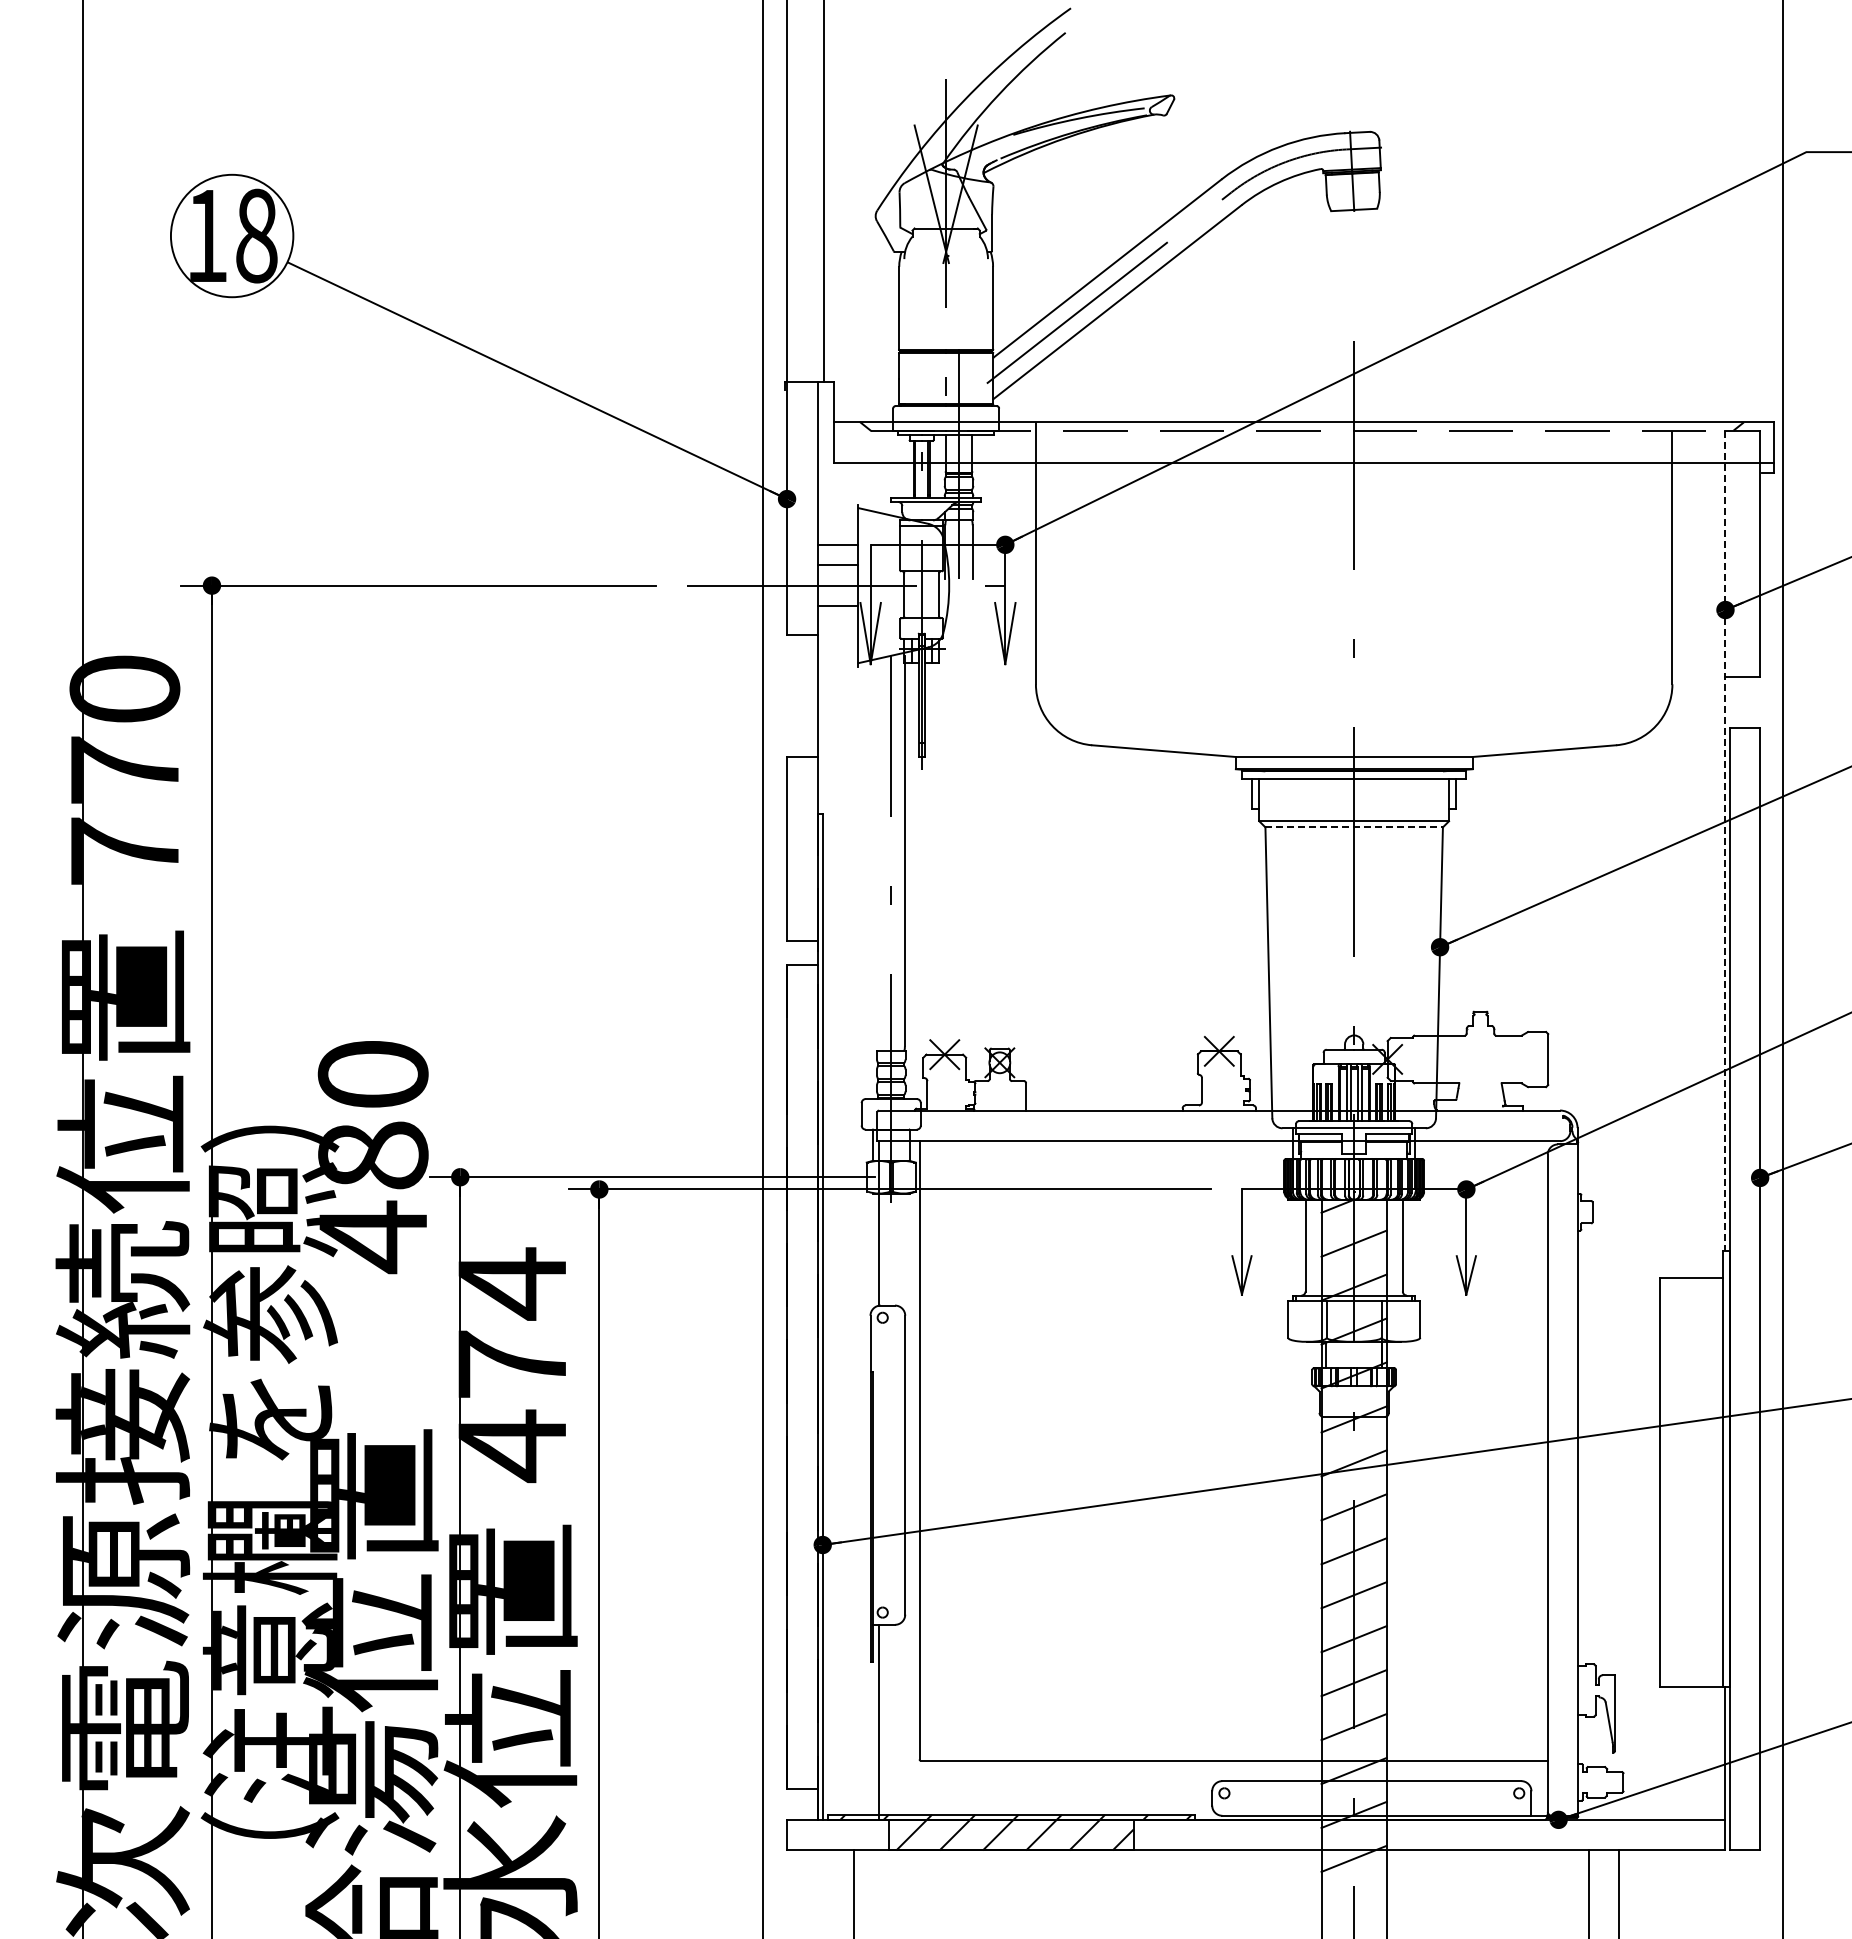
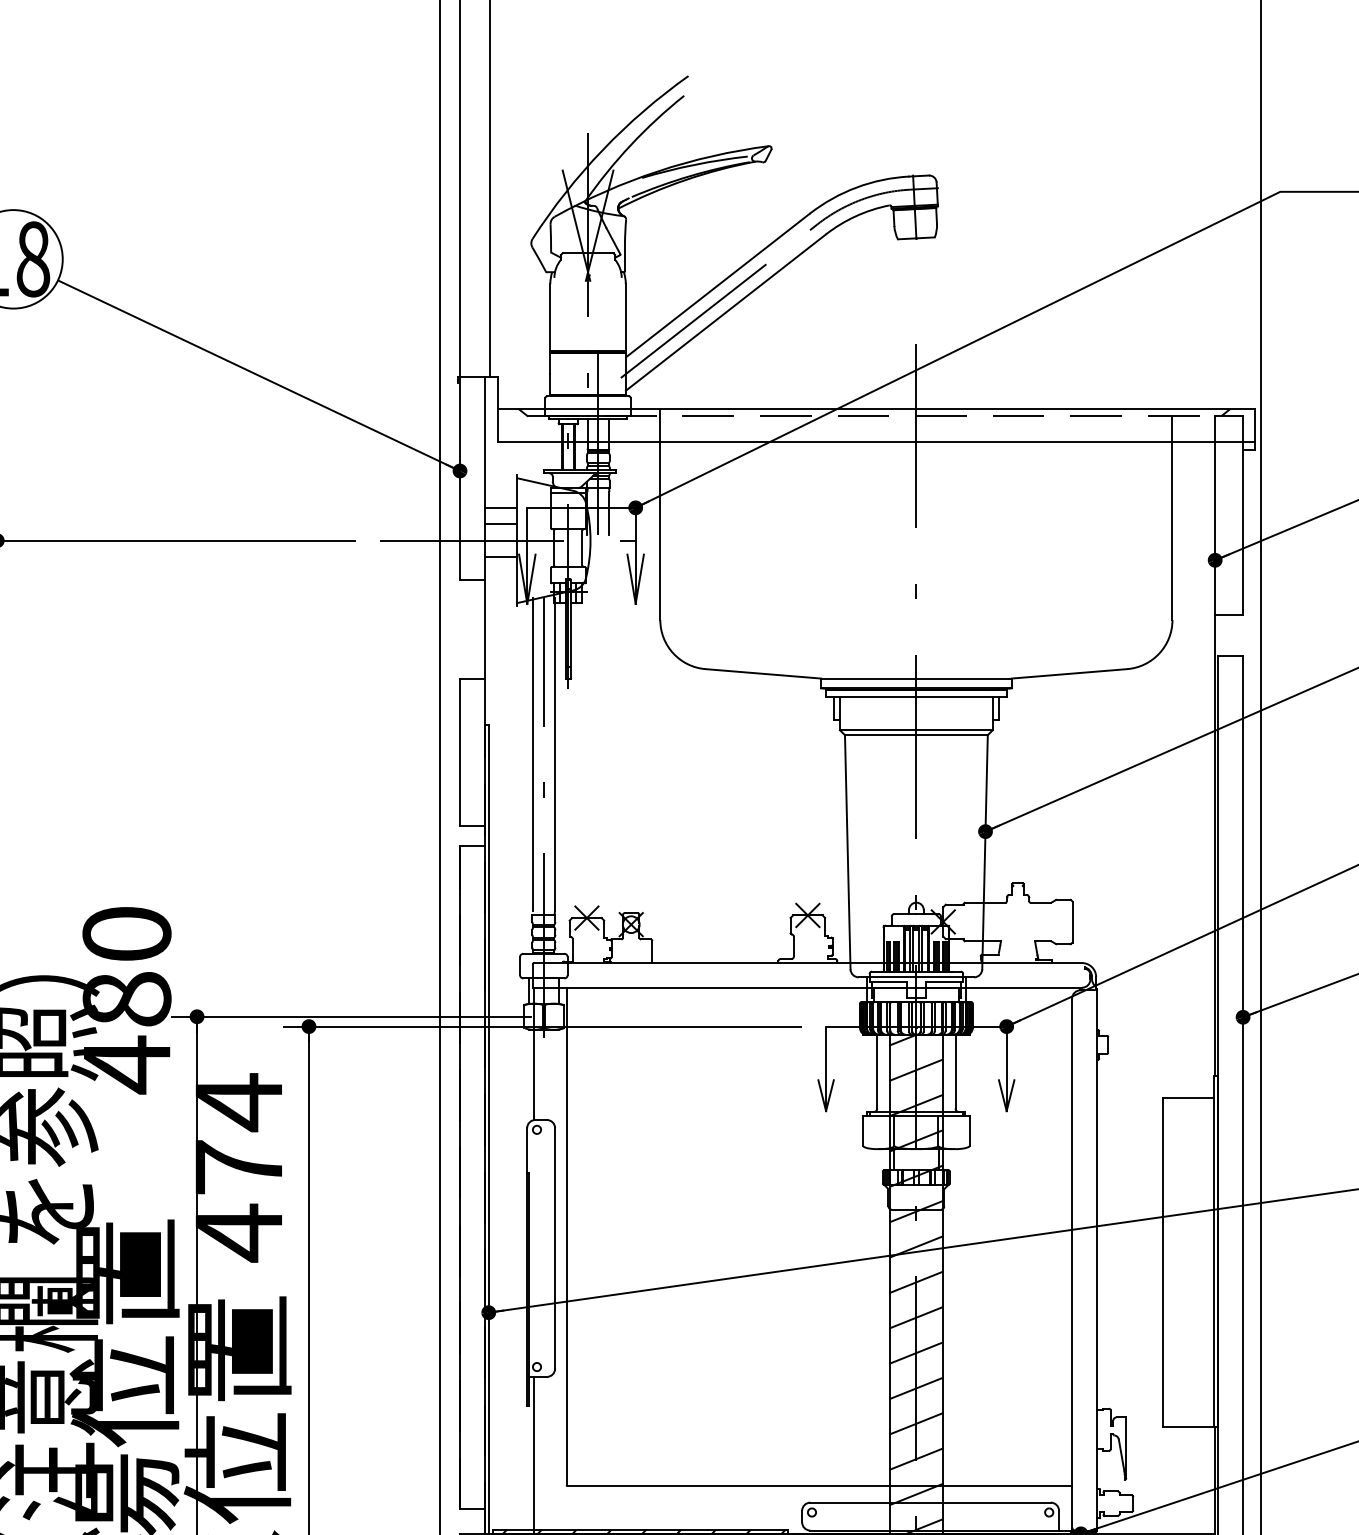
line: (1354, 827) -> (916, 735), dashed -> solid
line: (1725, 841) -> (1215, 746), dashed -> solid
line: (877, 851) -> (532, 754), added

